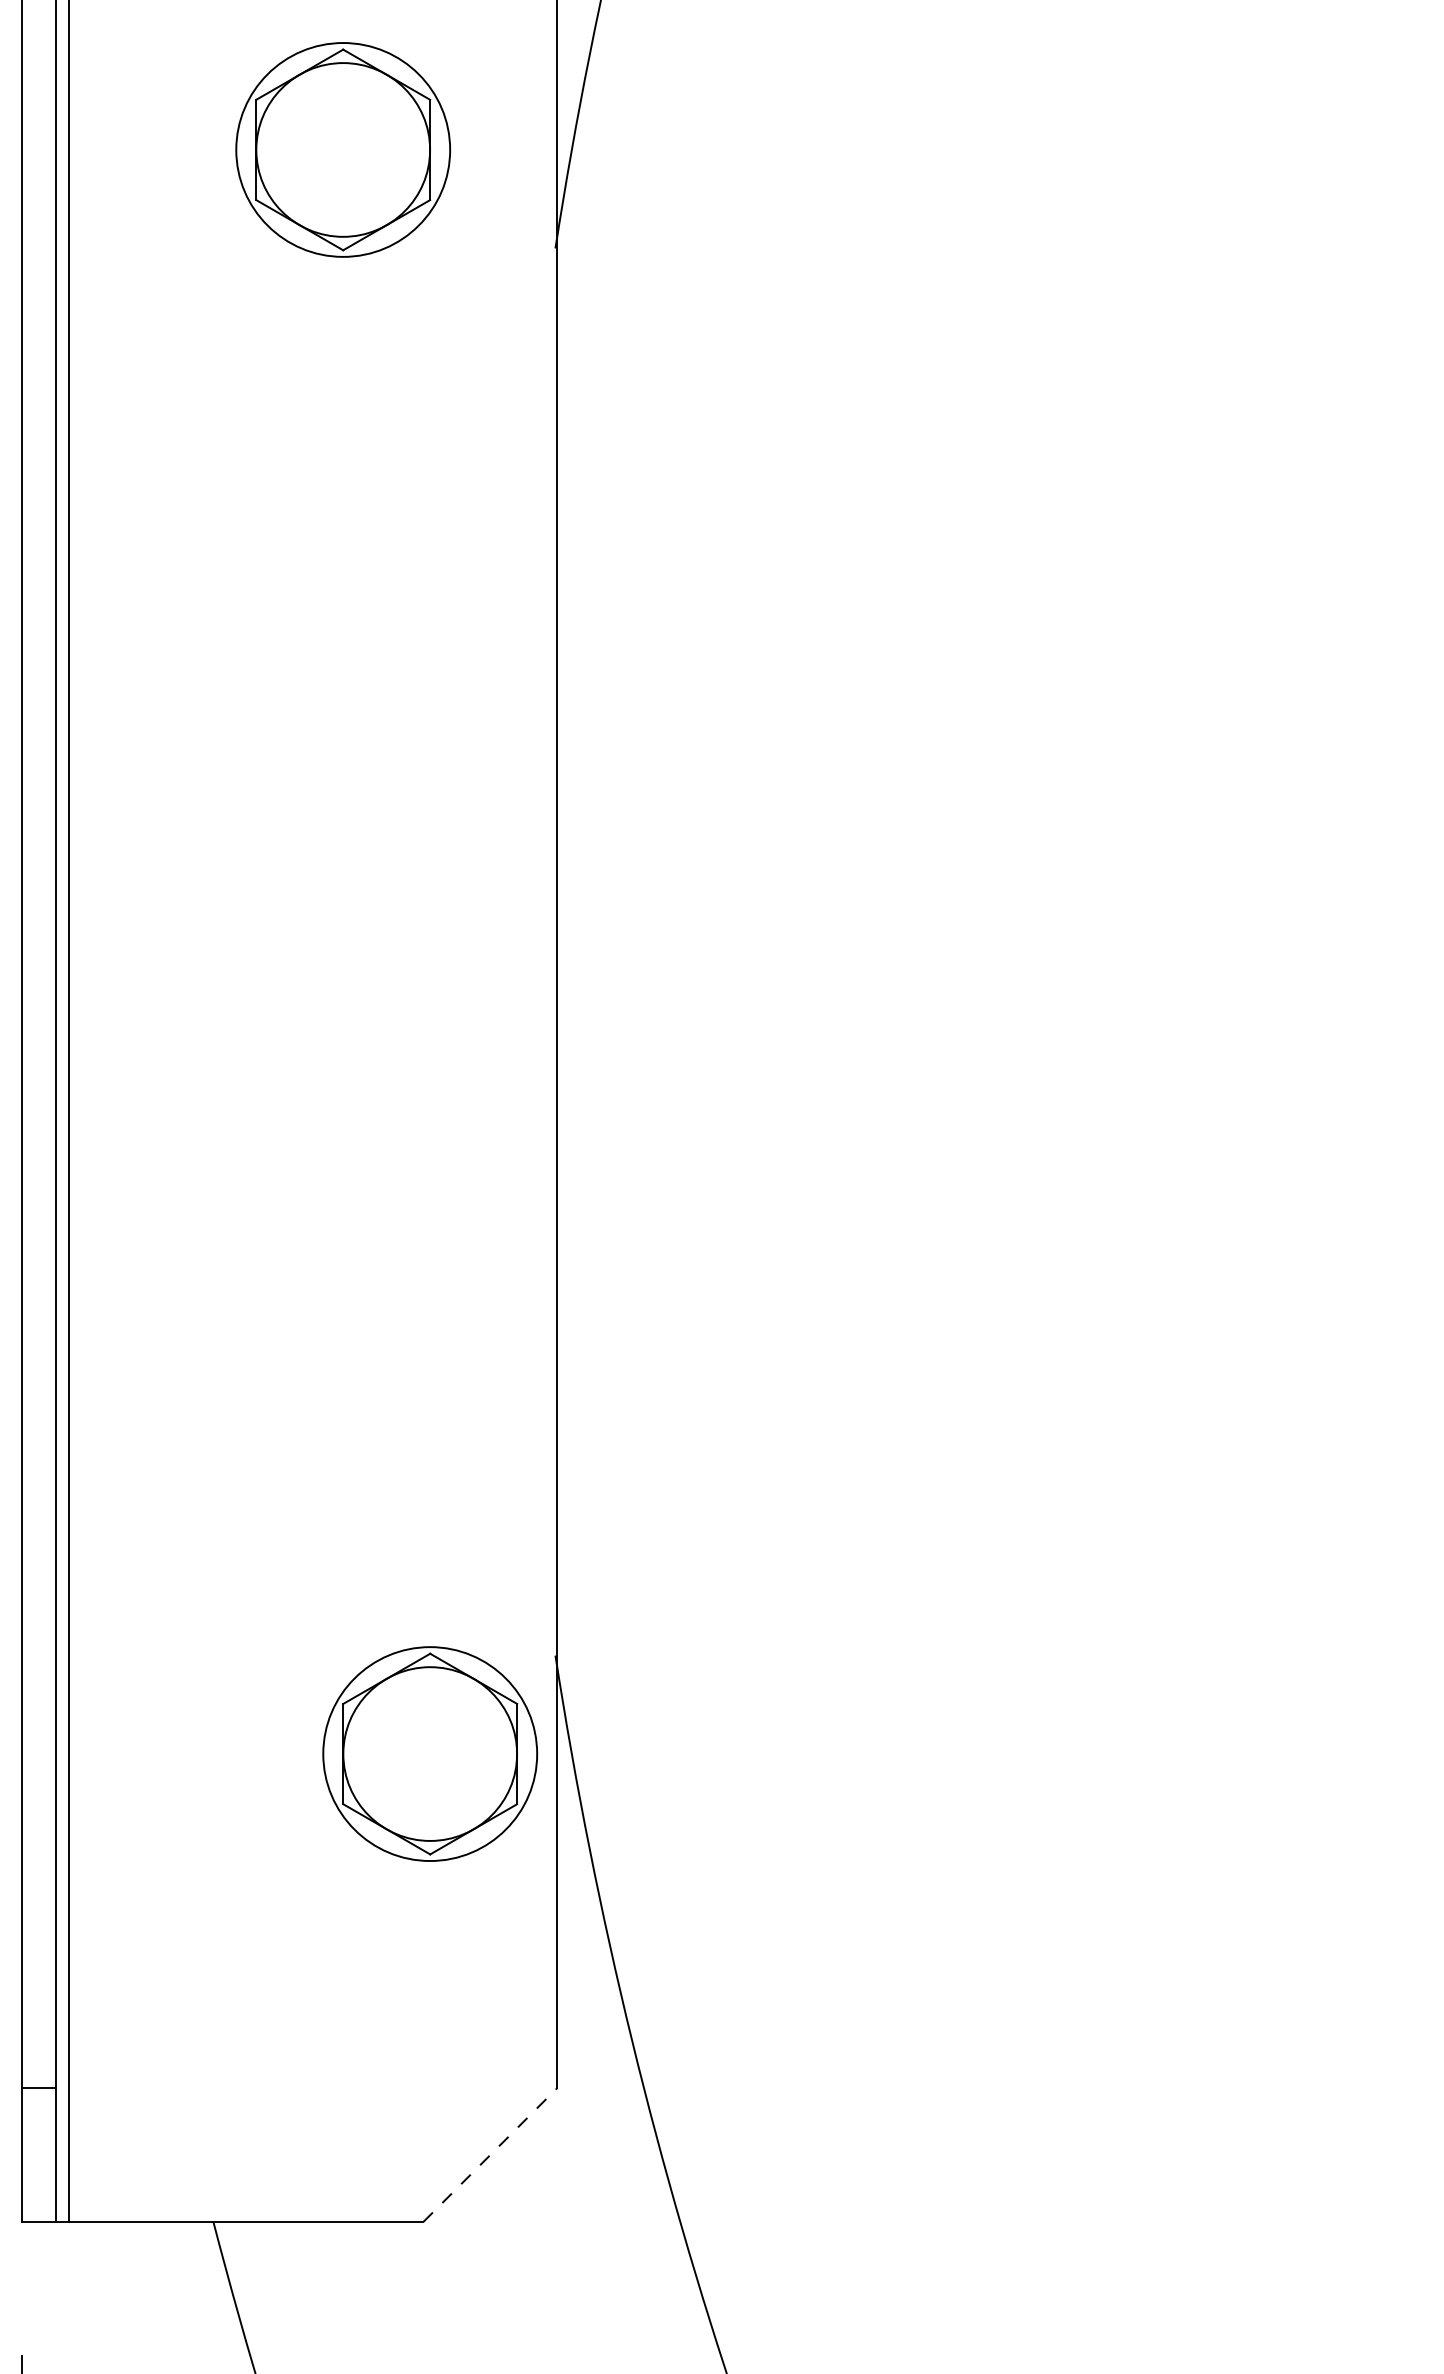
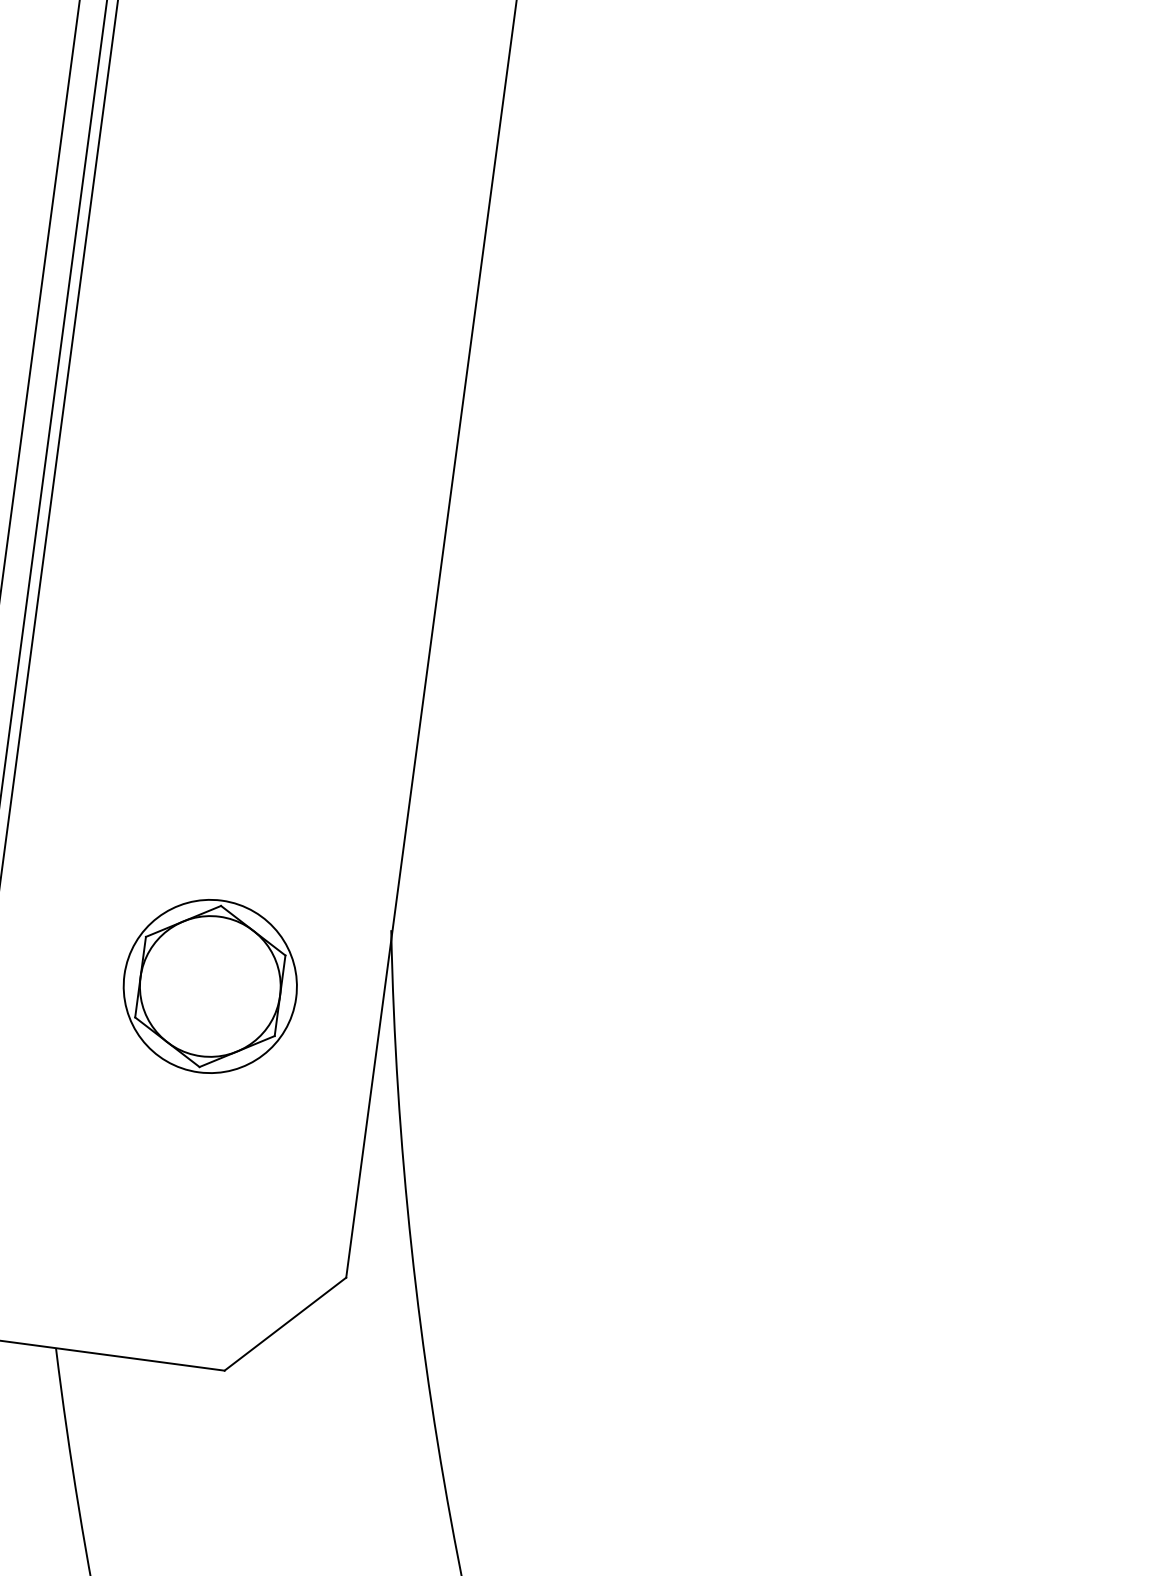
part: (430, 1753) -> (210, 986), moved
line: (490, 2155) -> (285, 1324), dashed -> solid

